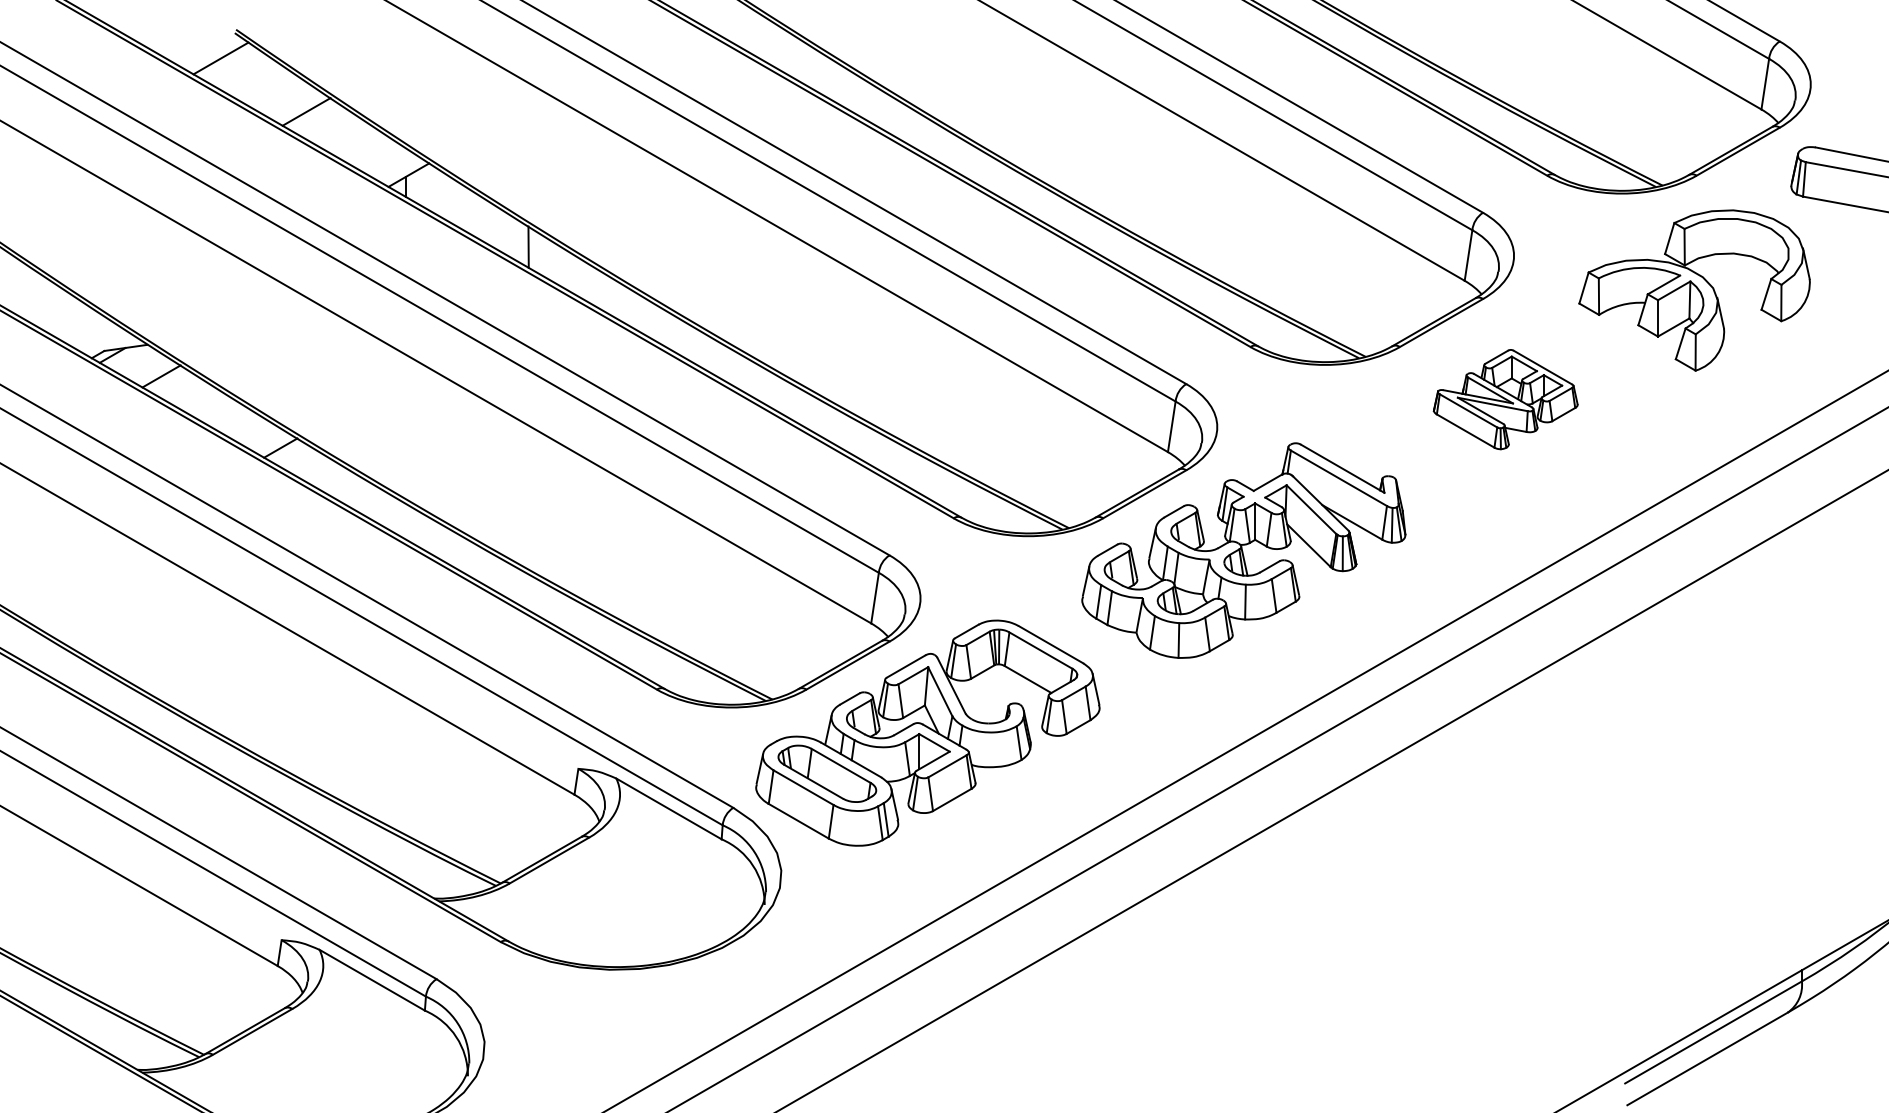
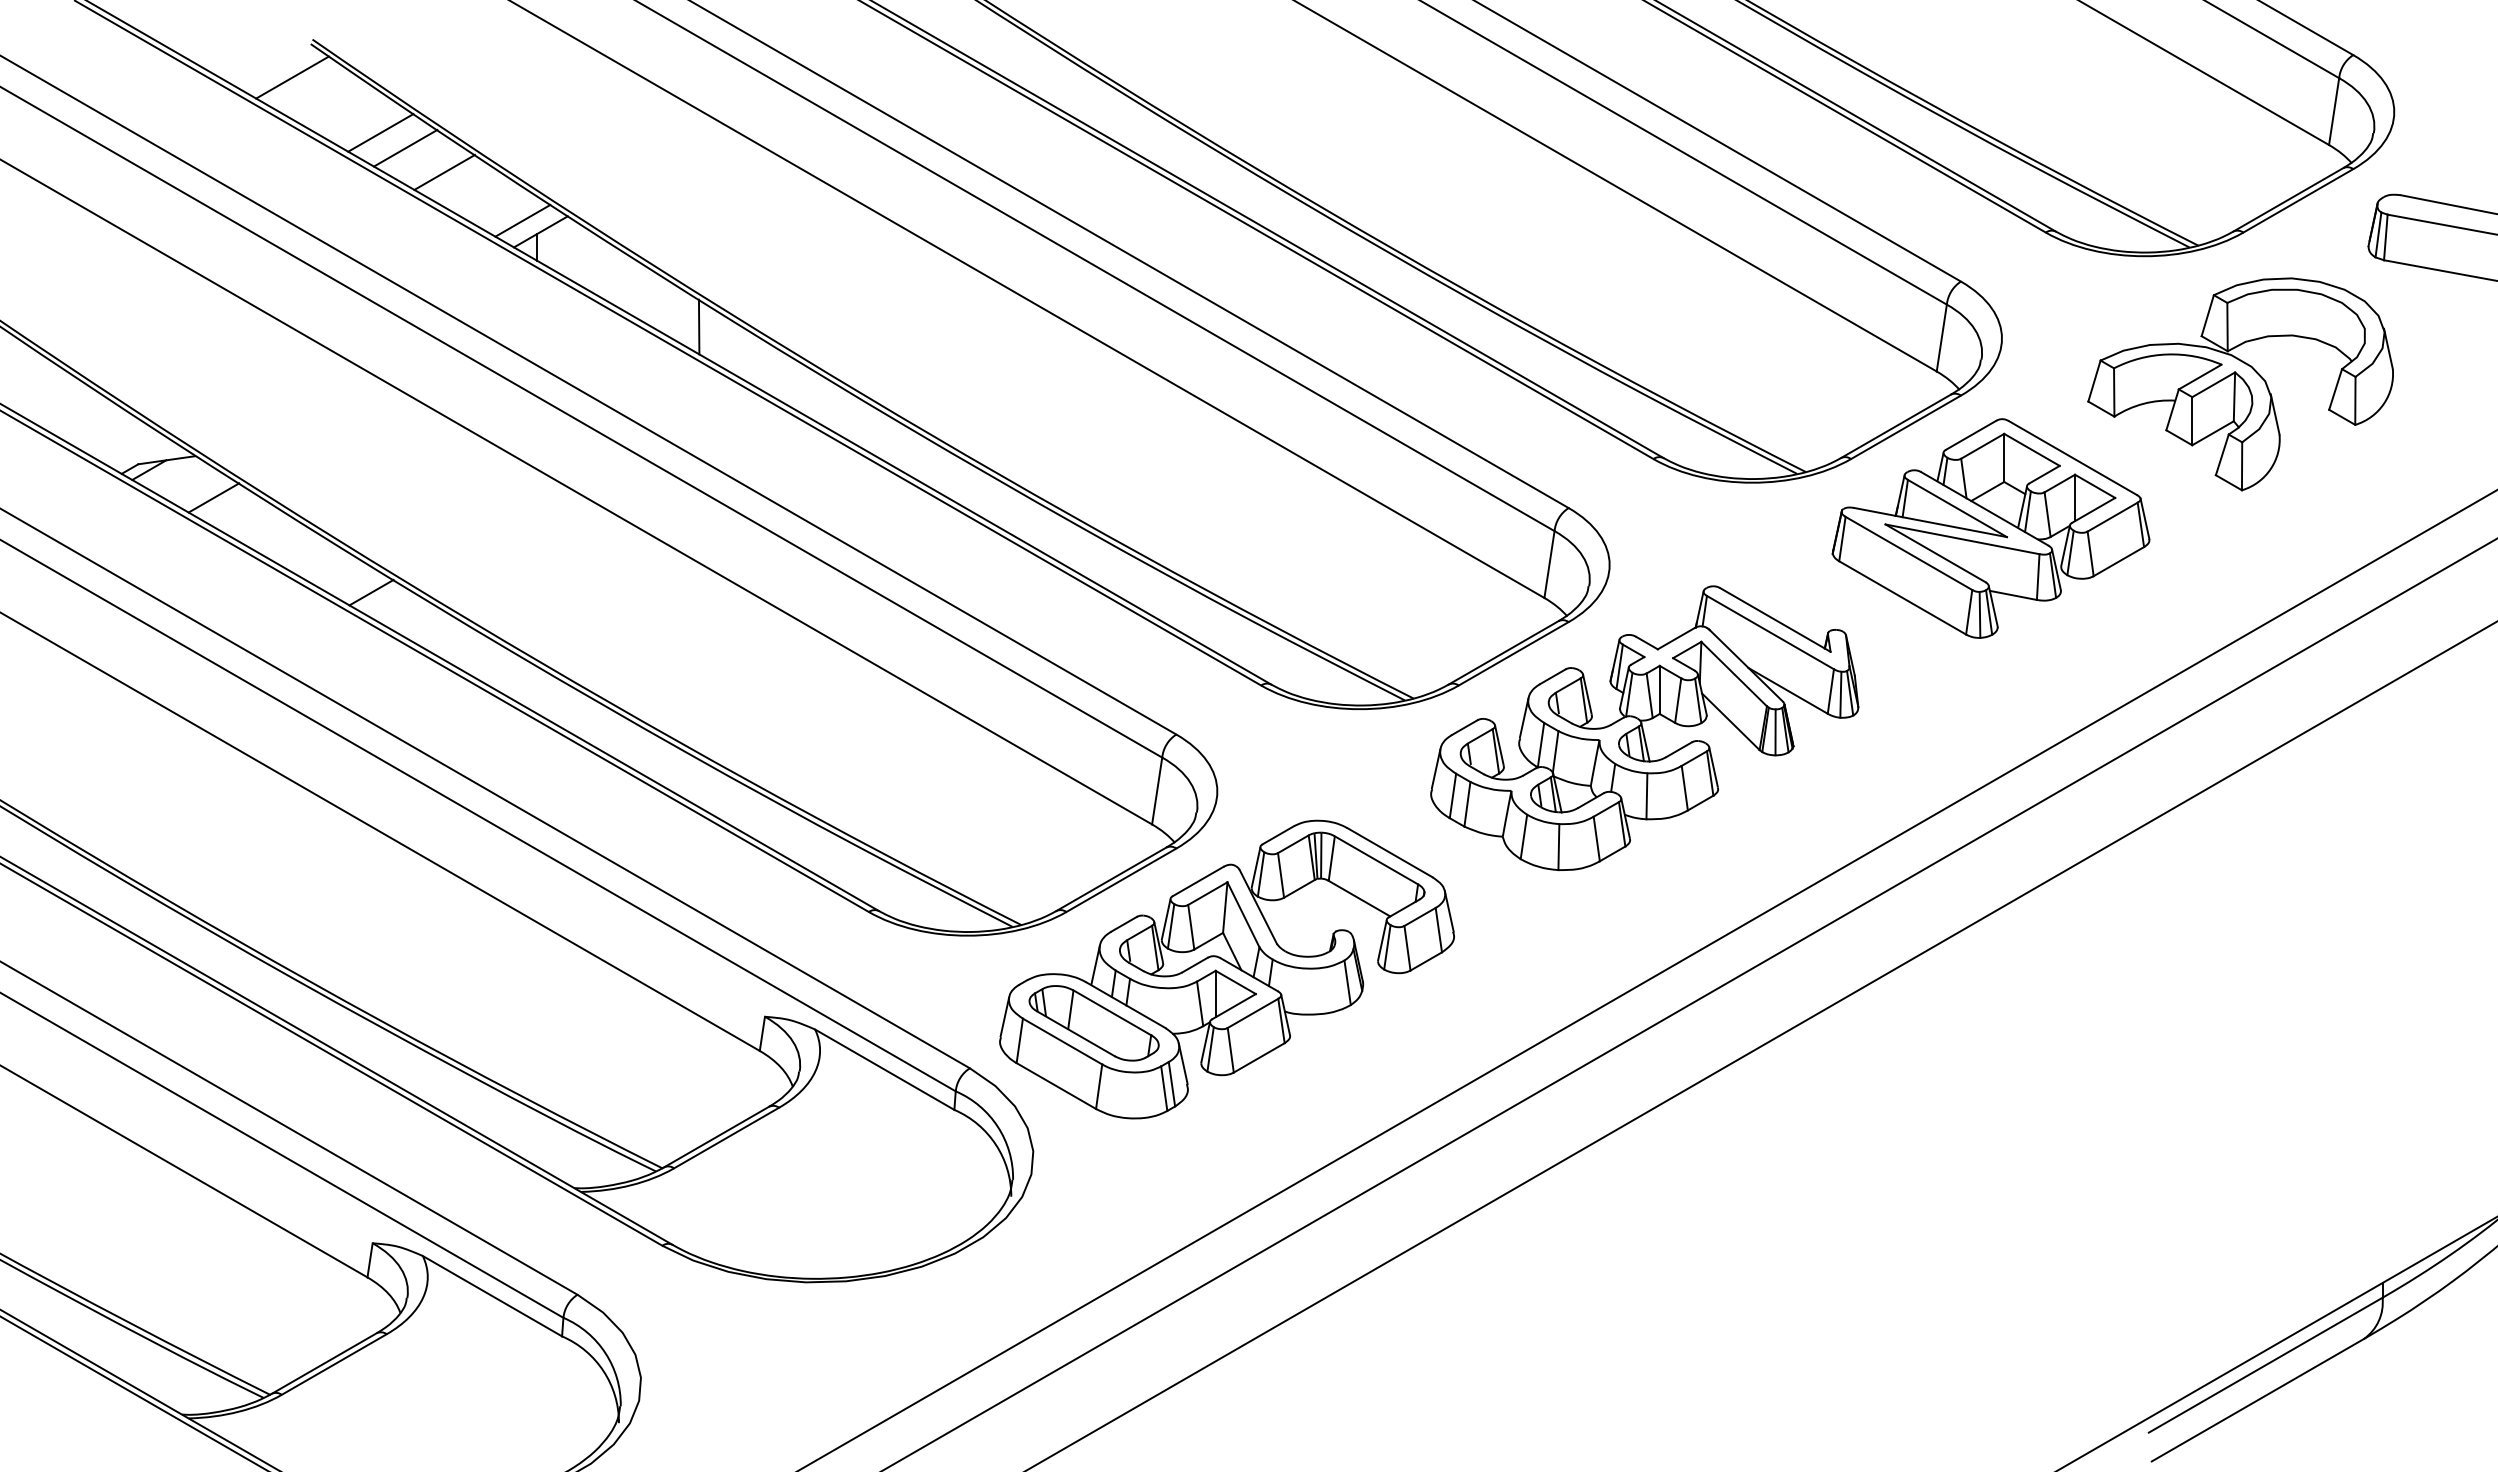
line: (287, 100) -> (380, 132), added
line: (335, 129) -> (444, 171), added
line: (394, 166) -> (522, 220), added
part: (1505, 399) -> (1990, 528), size x1.67

